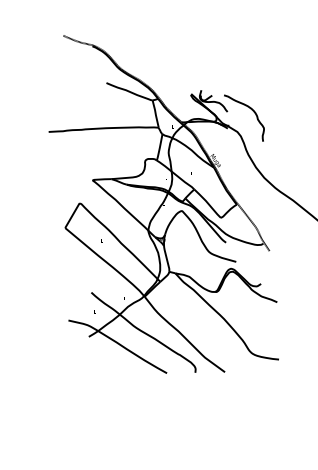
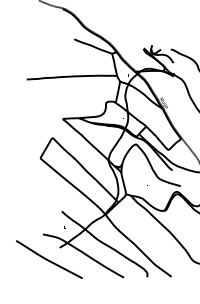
line: (75, 351) -> (48, 259), added

